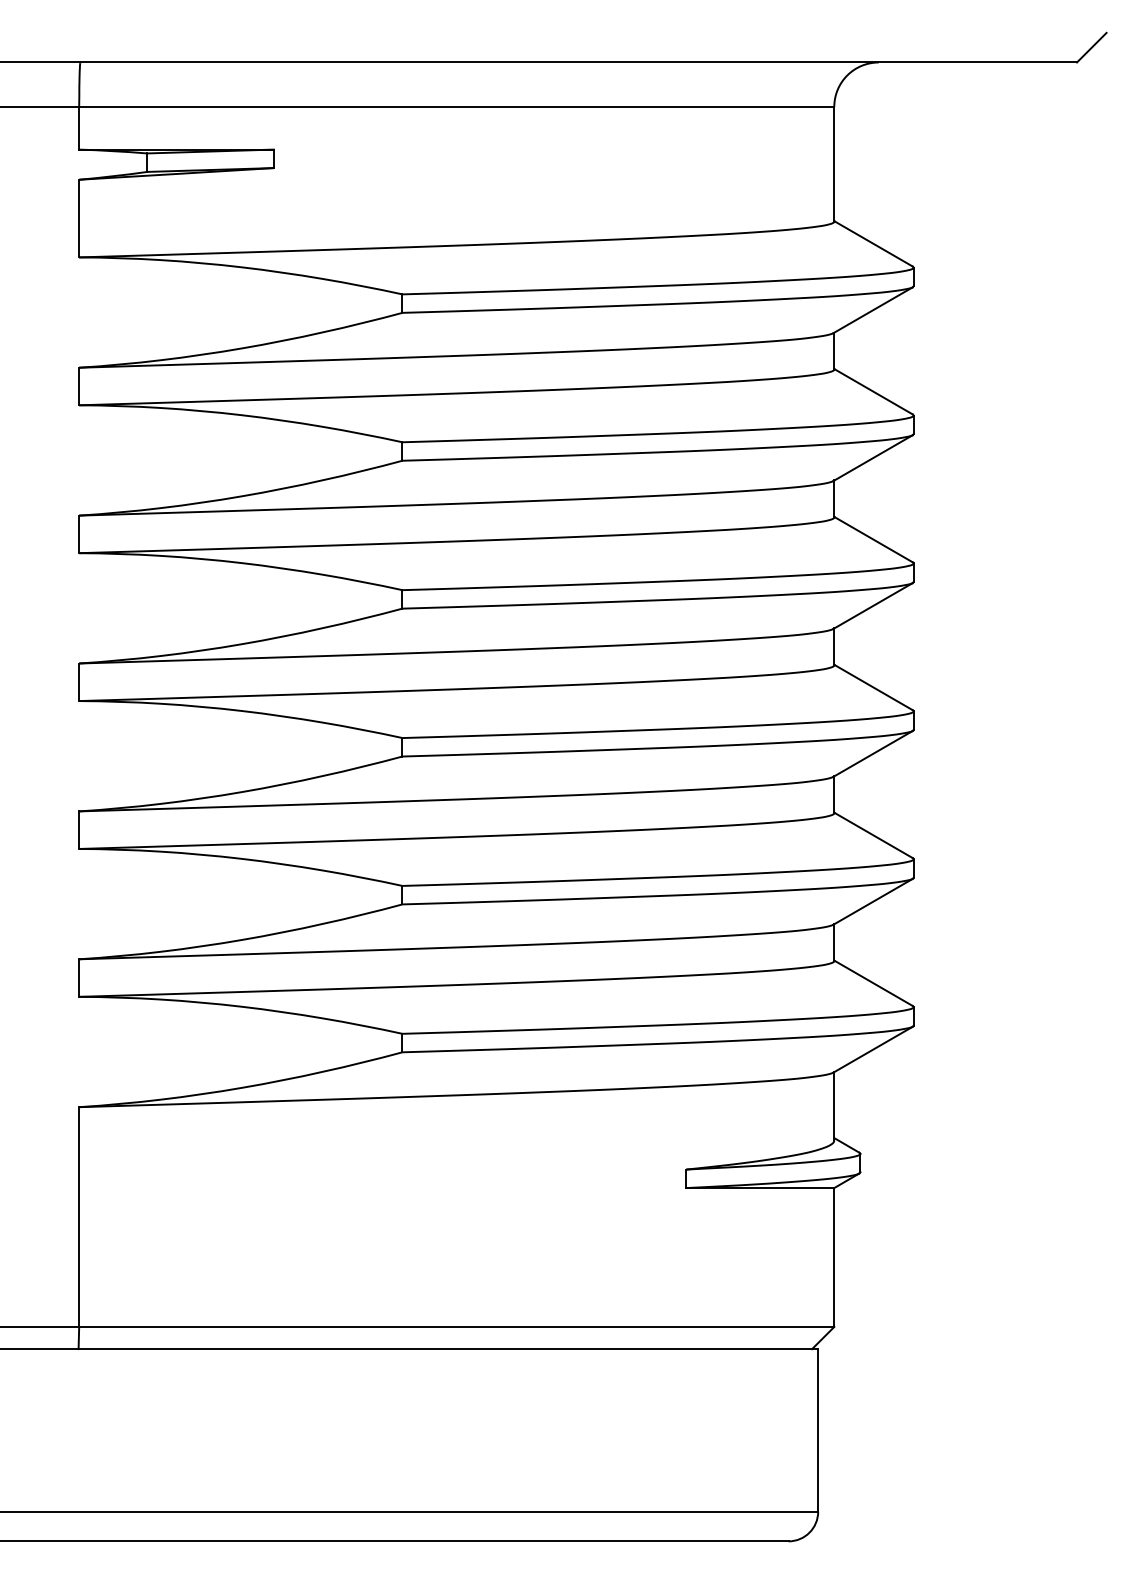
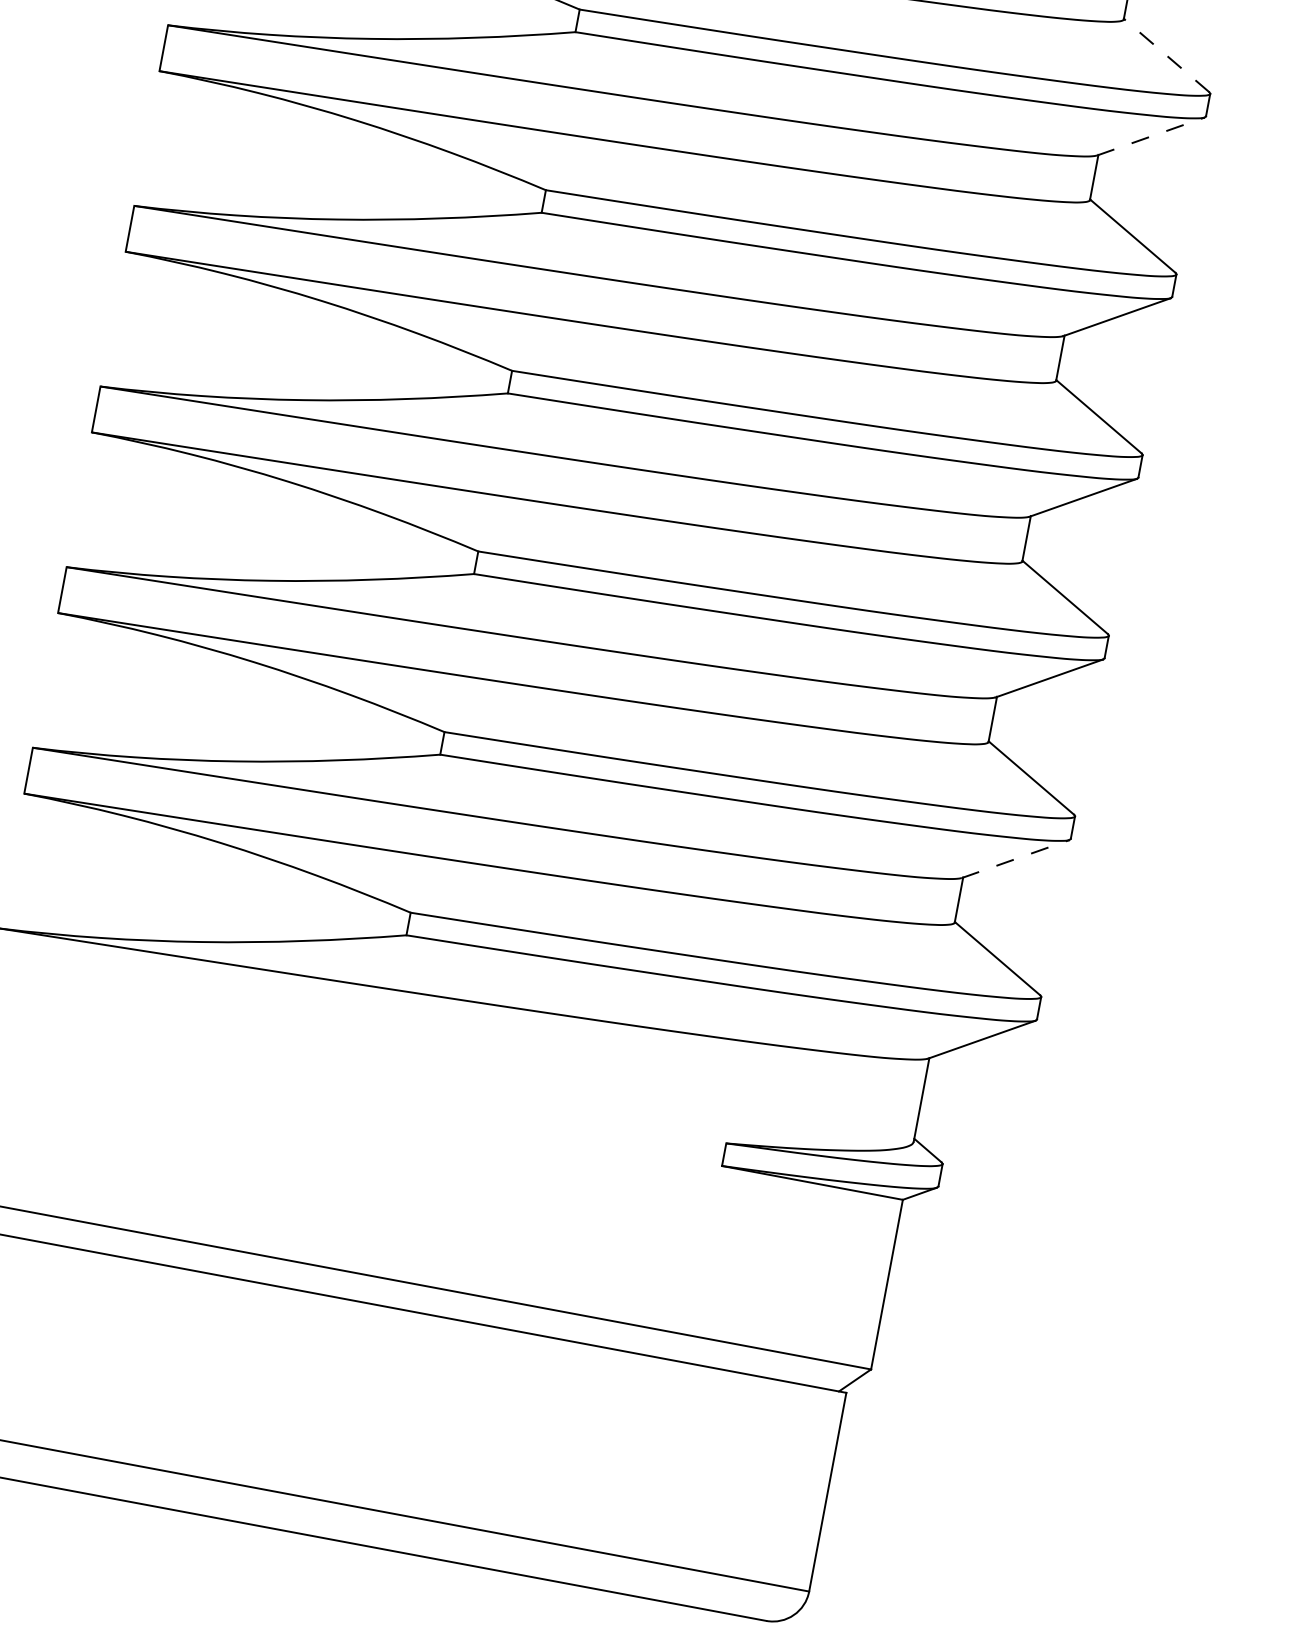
line: (873, 243) -> (1166, 55), solid -> dashed
line: (873, 310) -> (1151, 136), solid -> dashed
line: (873, 901) -> (1016, 858), solid -> dashed

